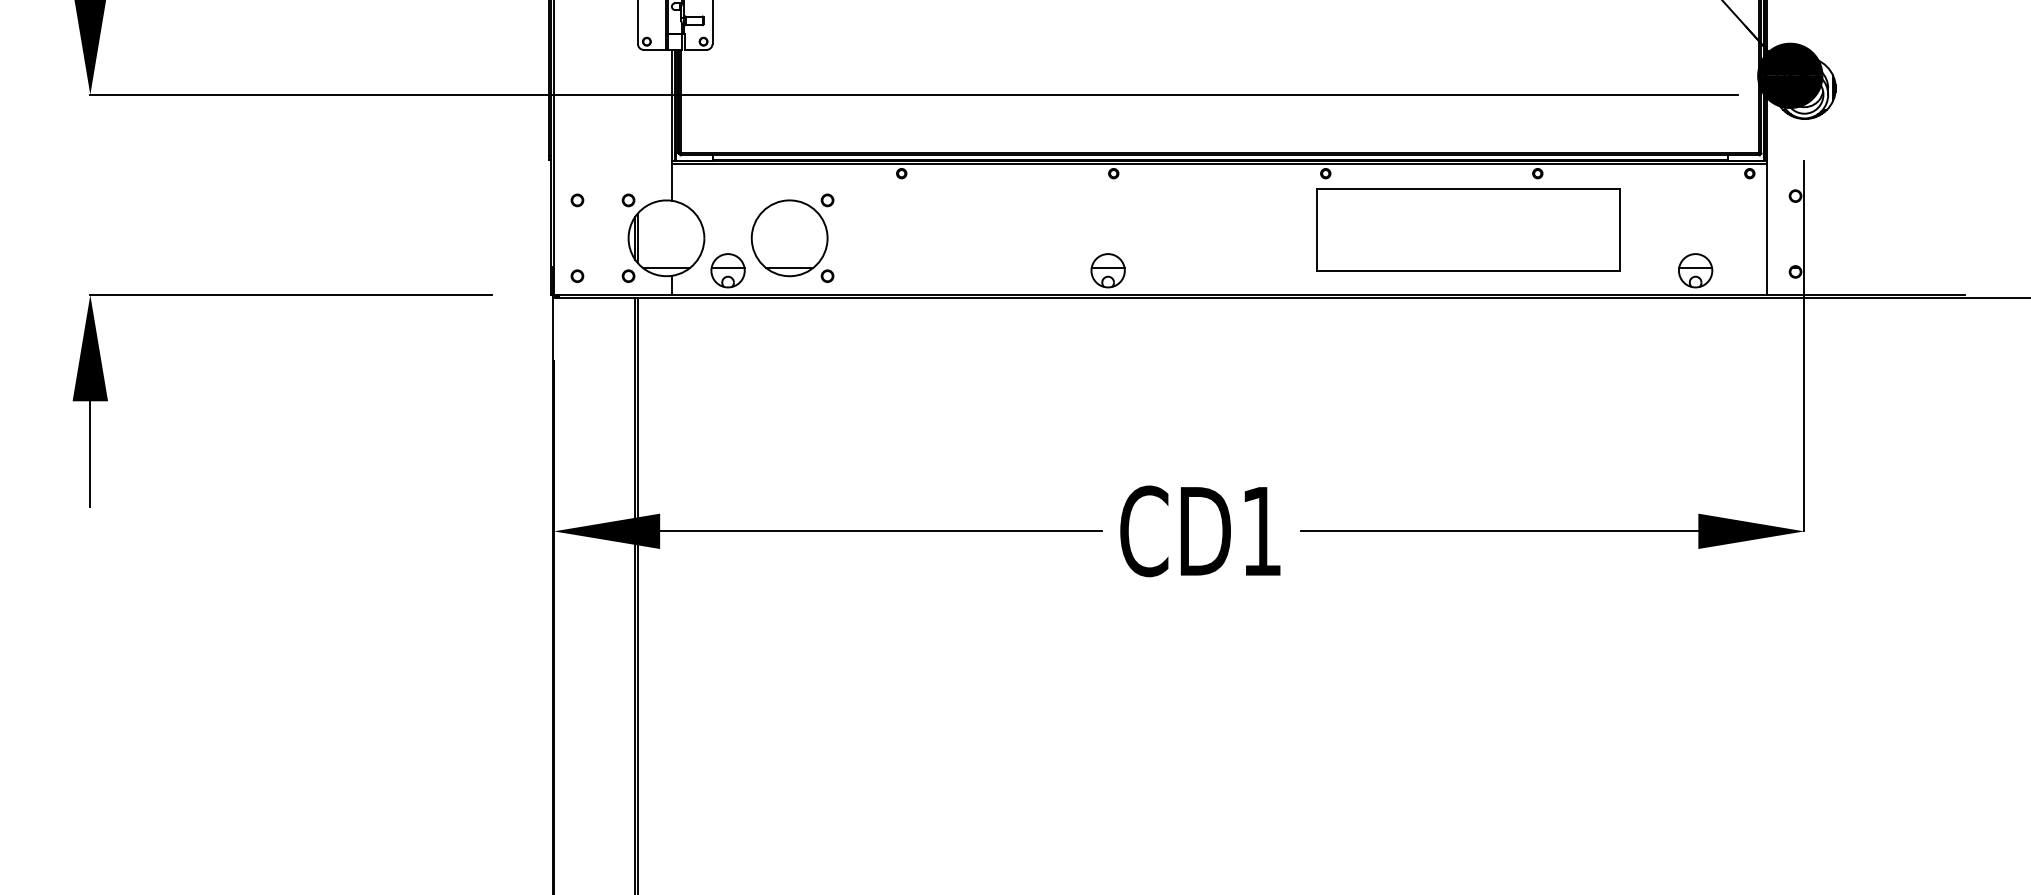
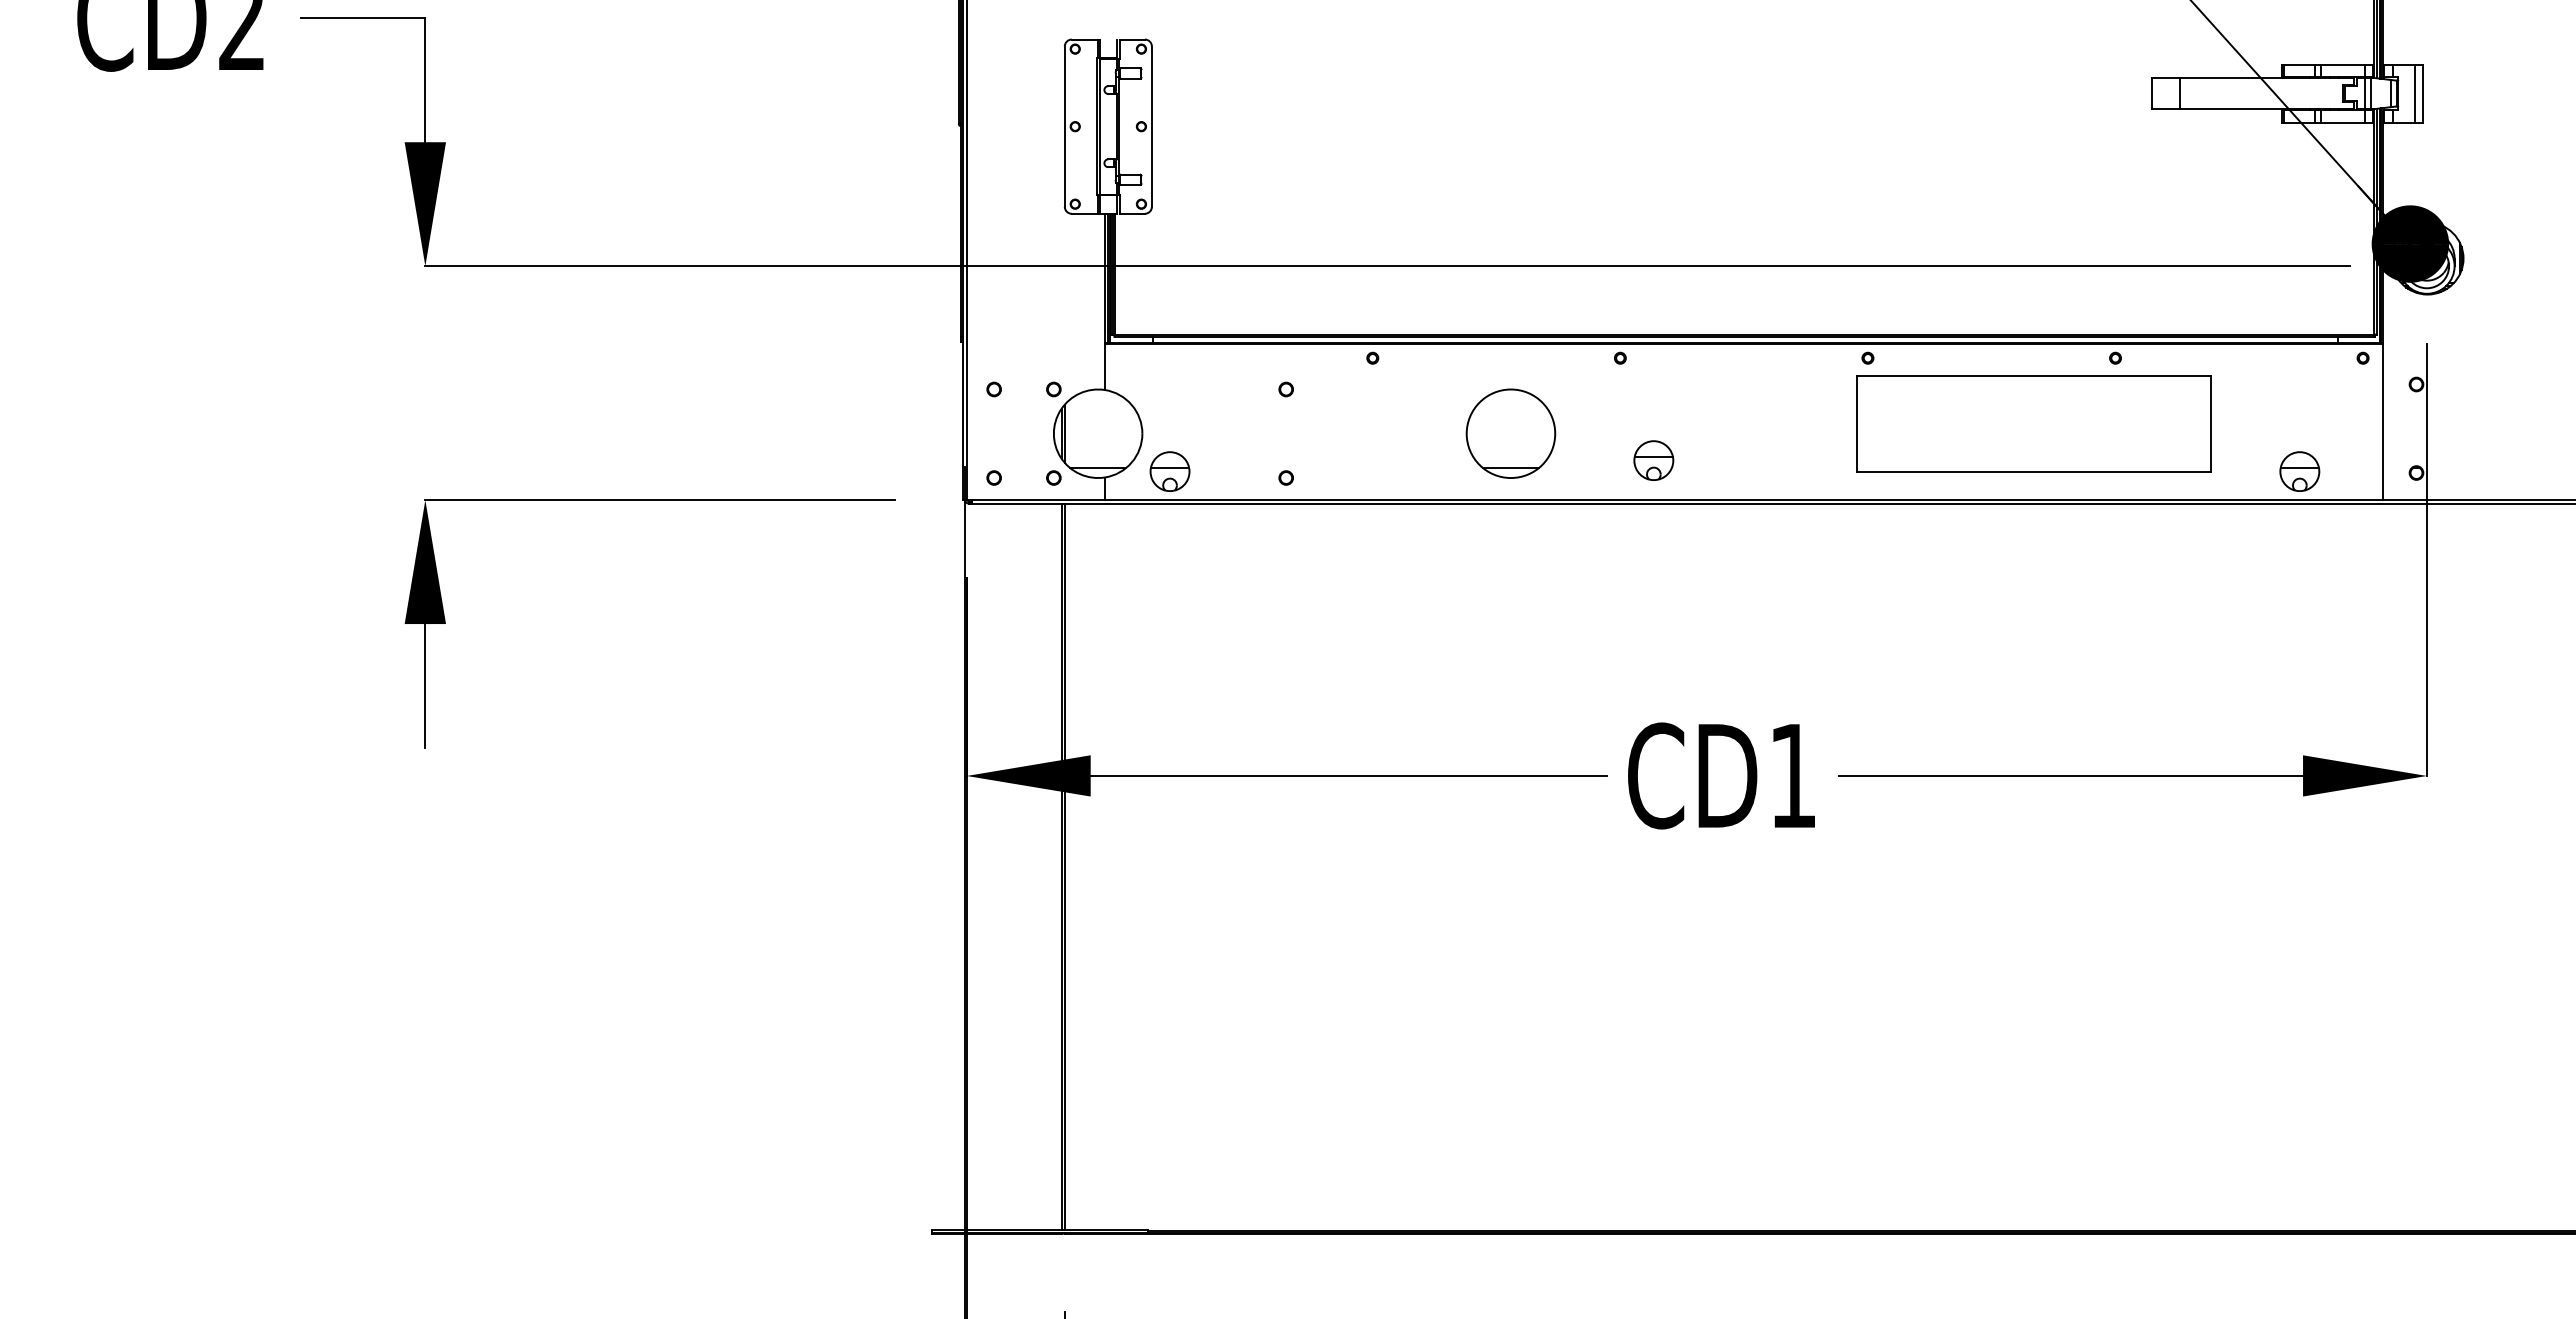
line: (1219, 164) -> (1743, 347), removed
part: (789, 238) -> (1510, 433), moved
part: (1107, 270) -> (1653, 460), moved

